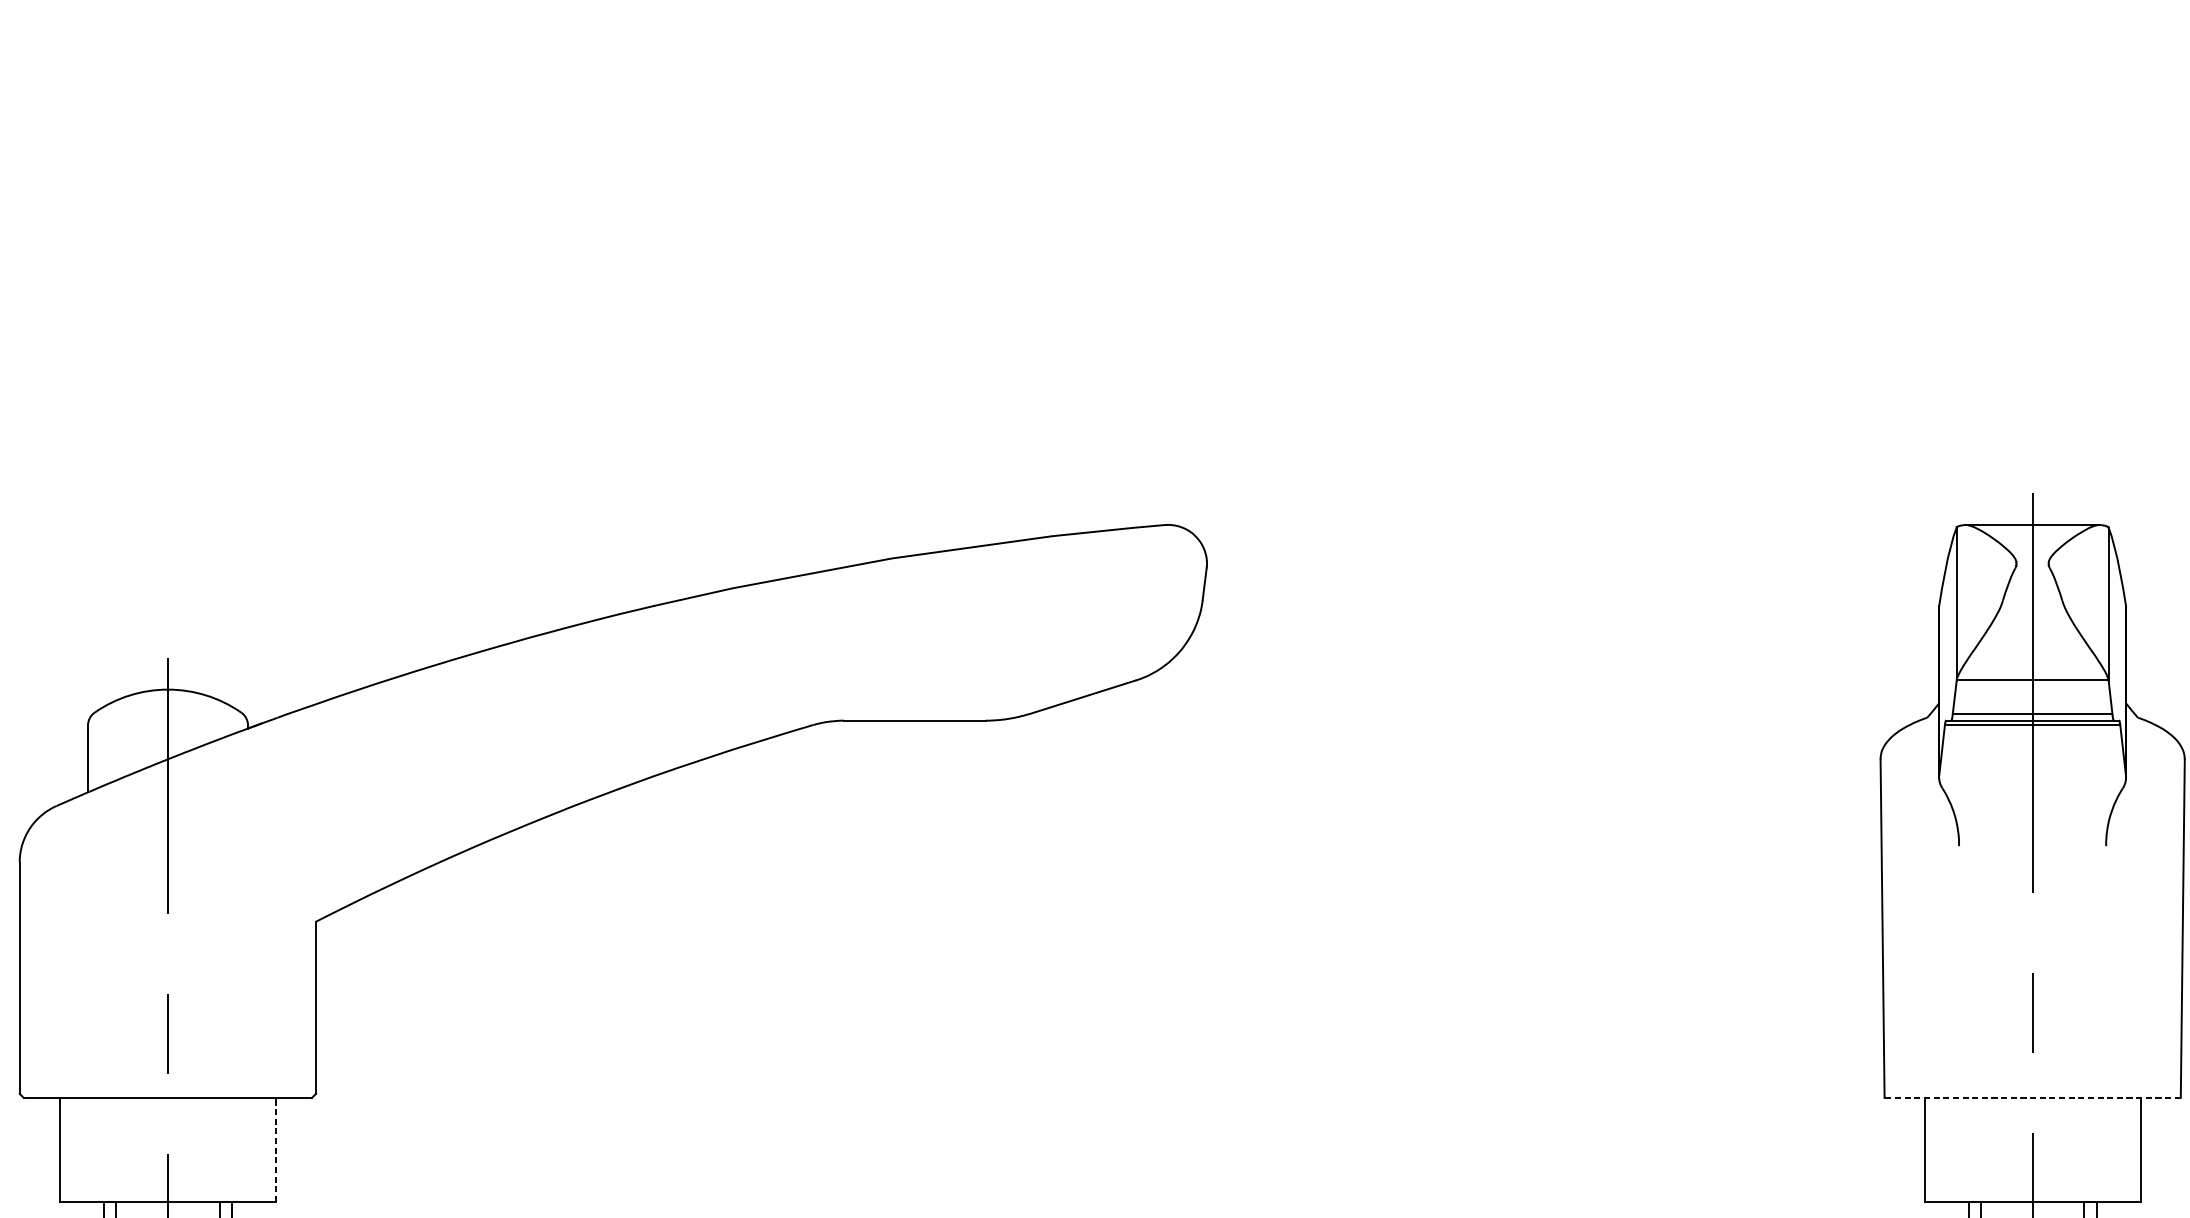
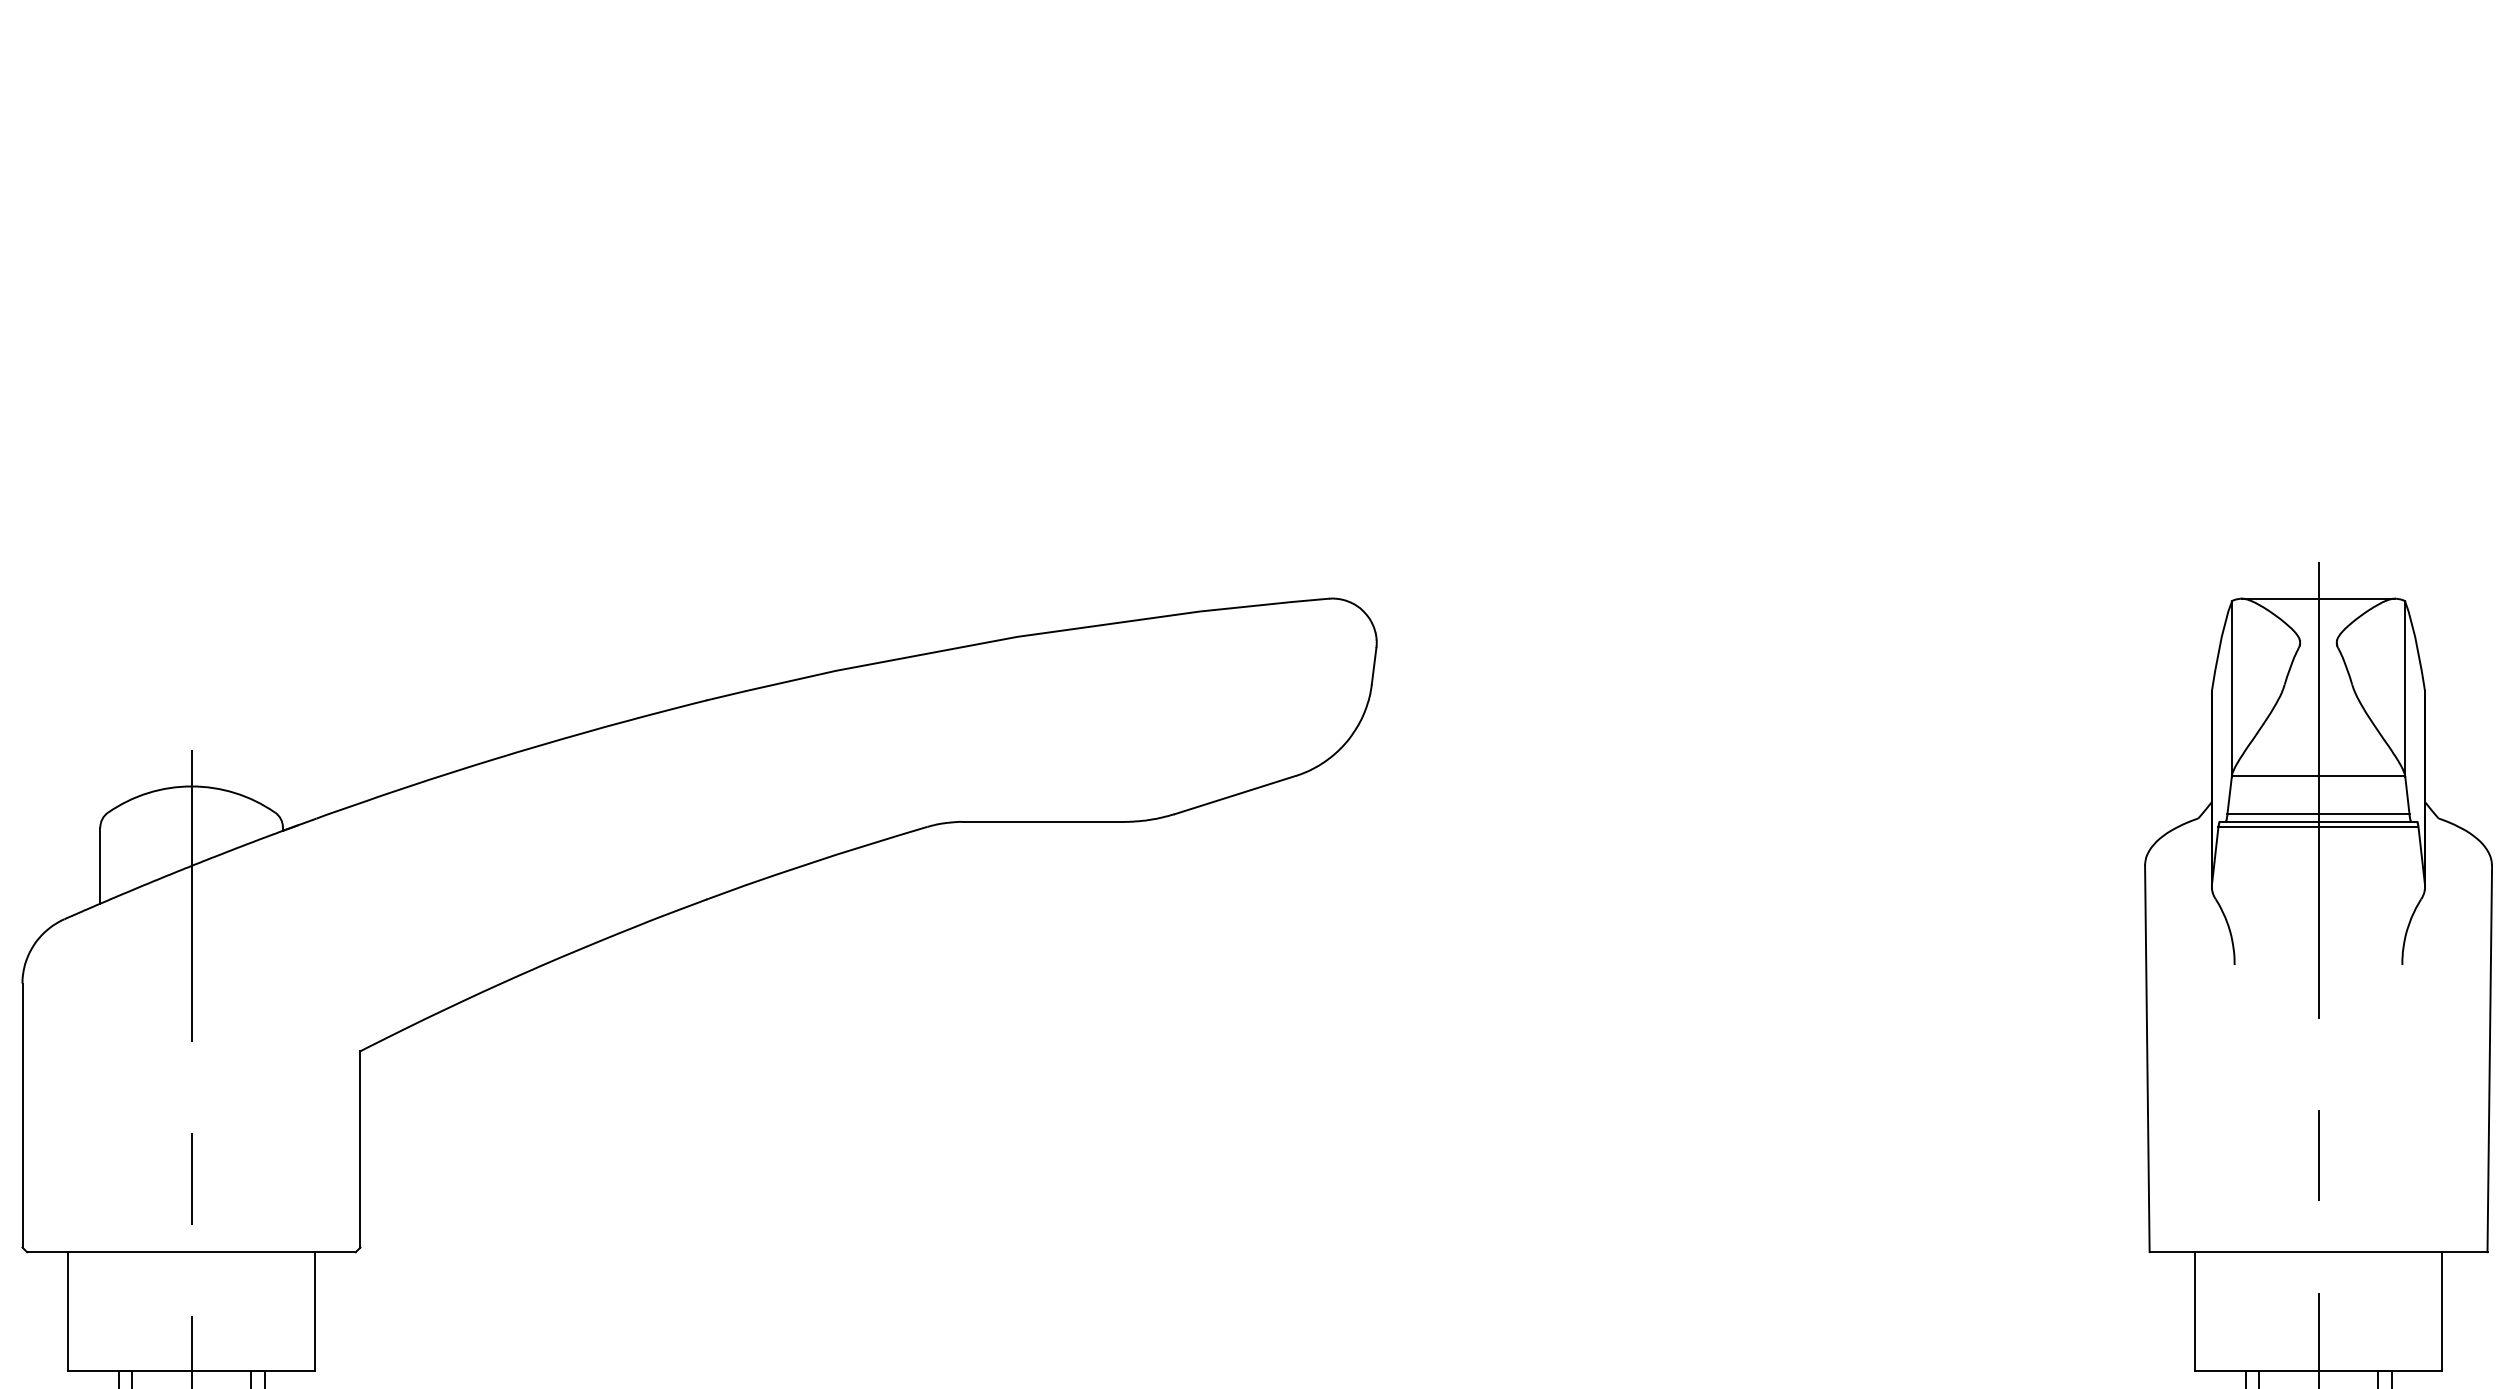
line: (2032, 1098) -> (2318, 1252), dashed -> solid
line: (275, 1149) -> (314, 1311), dashed -> solid

